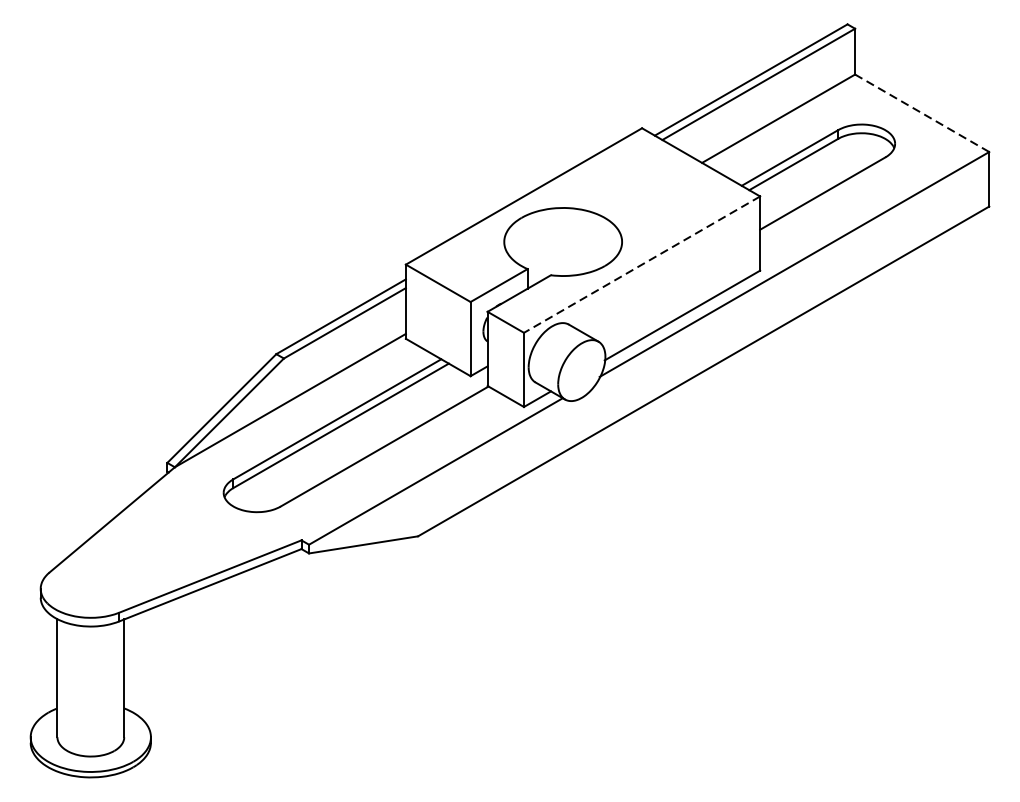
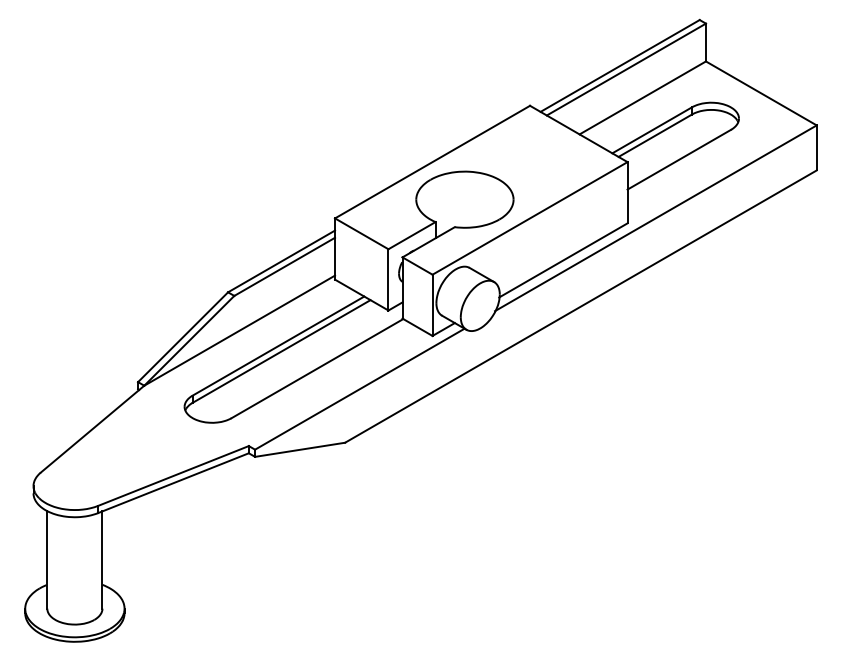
line: (922, 113) -> (761, 93), dashed -> solid
line: (642, 264) -> (530, 218), dashed -> solid

